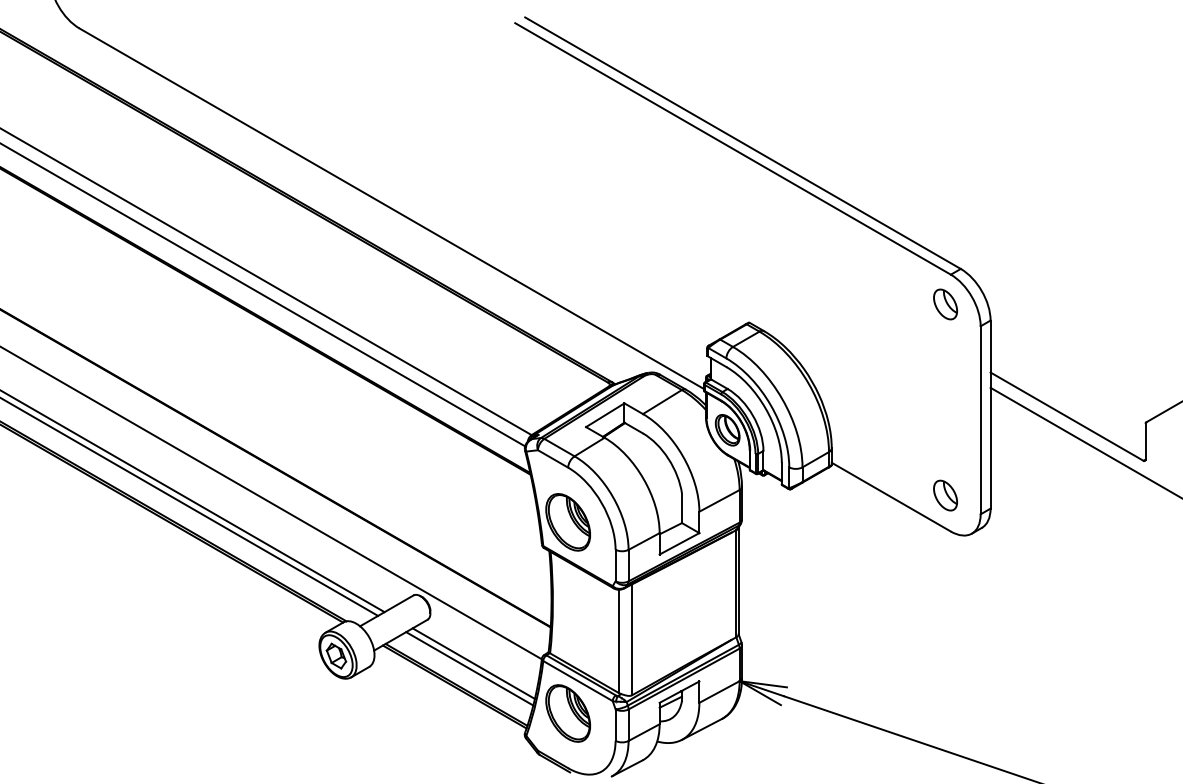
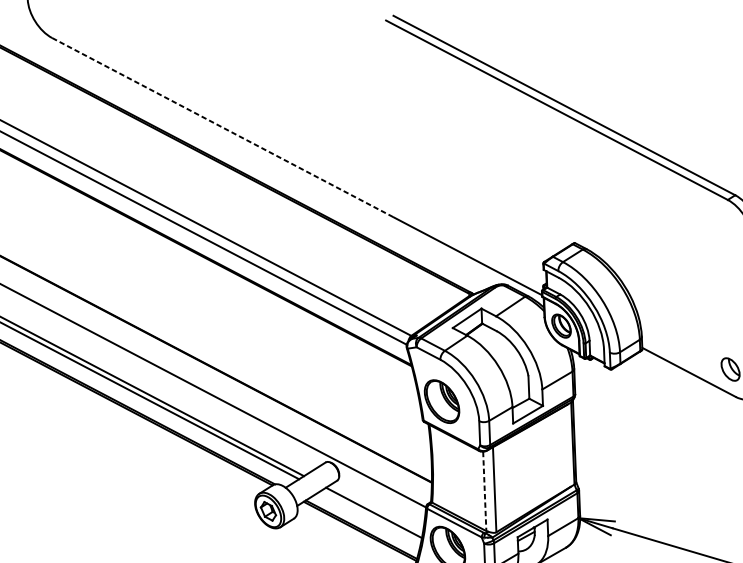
line: (297, 154) -> (223, 127), solid -> dashed
part: (945, 304) -> (724, 222), removed
line: (619, 641) -> (485, 491), solid -> dashed
line: (469, 668) -> (370, 516), removed

